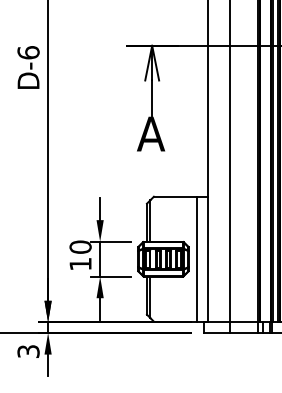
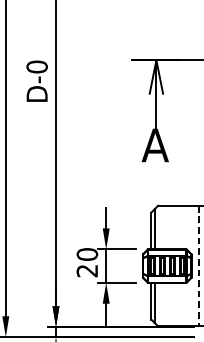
text: (28, 52) -> (37, 66), D-6 -> D-0
line: (196, 259) -> (199, 266), solid -> dashed
text: (80, 264) -> (87, 271), 10 -> 20

